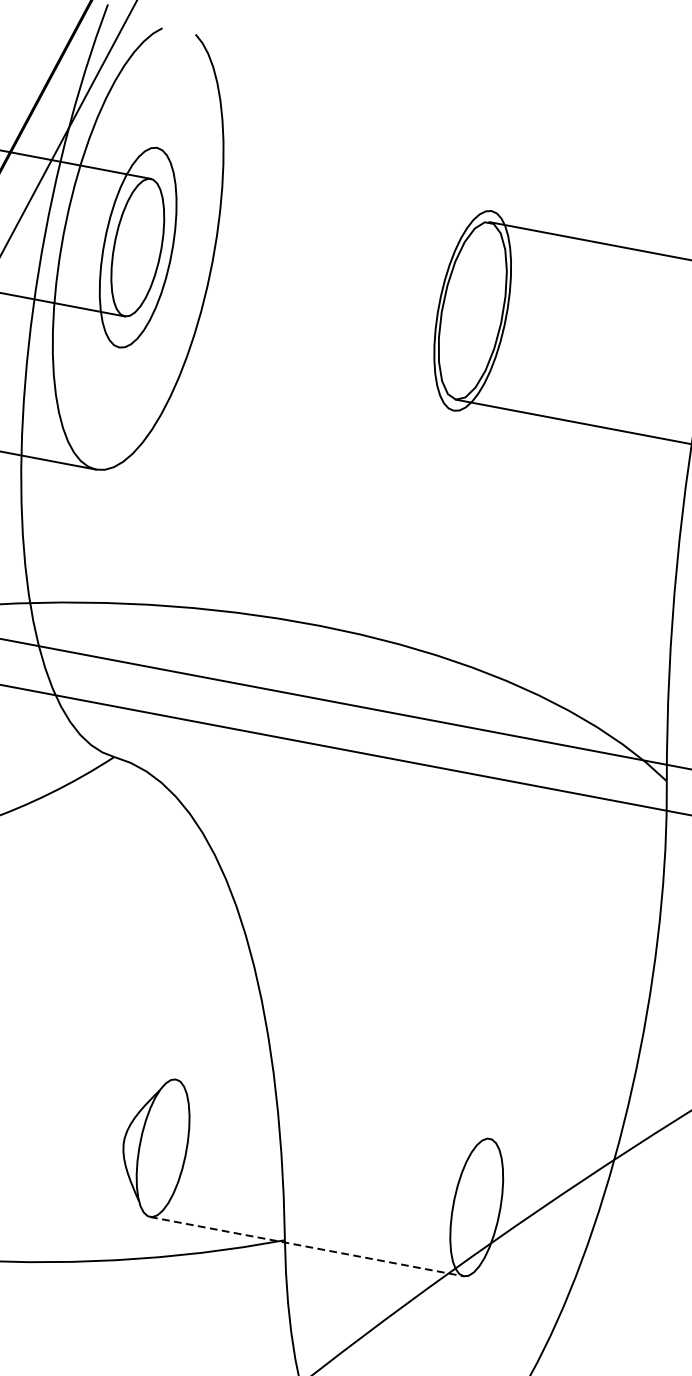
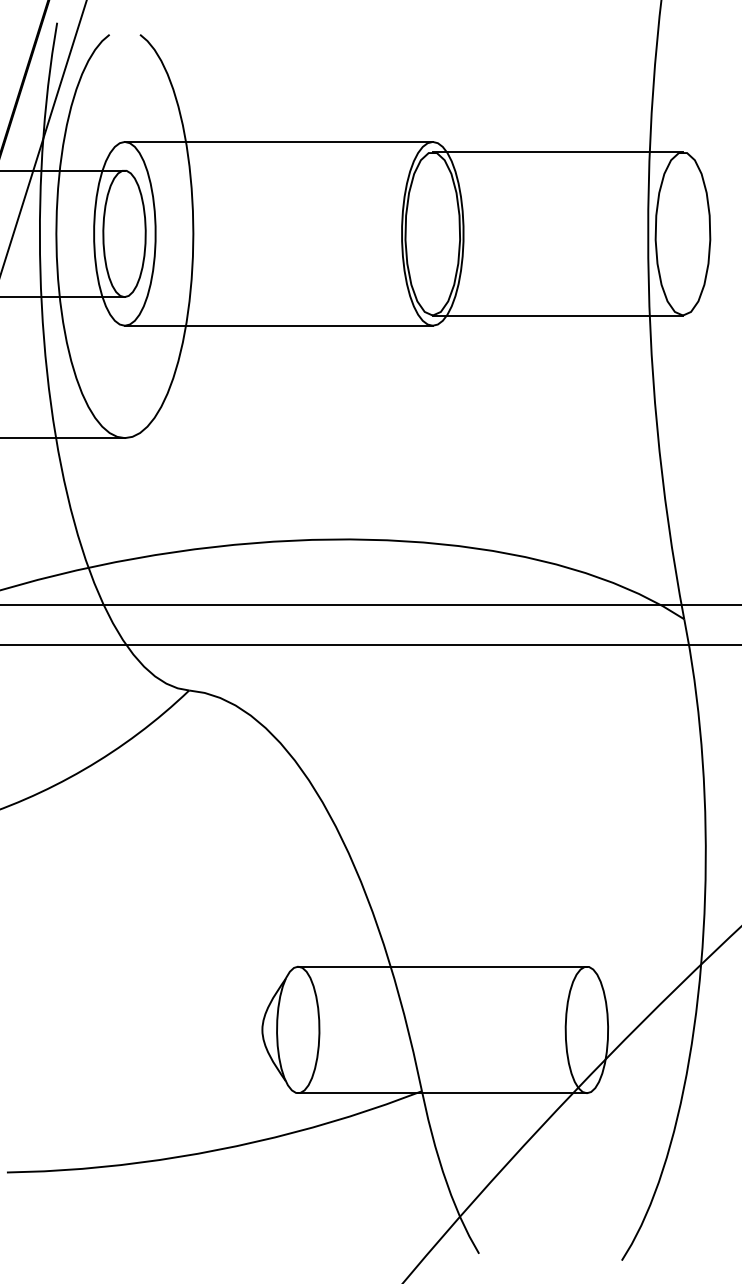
line: (324, 178) -> (278, 141), added
line: (286, 378) -> (278, 325), added
line: (332, 1108) -> (442, 966), added
line: (307, 1247) -> (443, 1093), dashed -> solid

